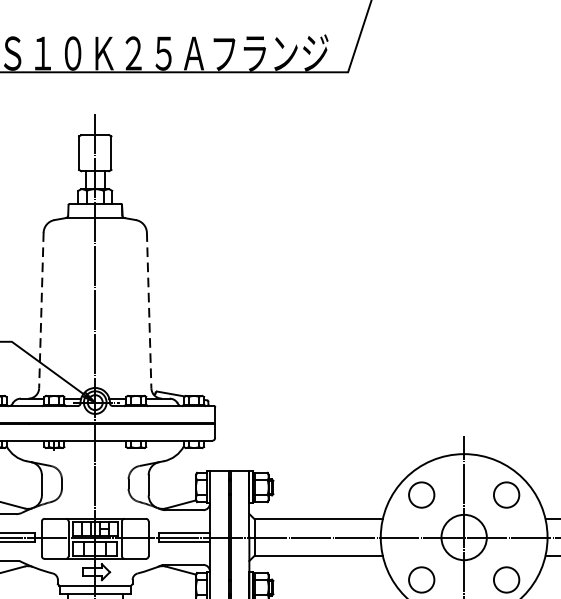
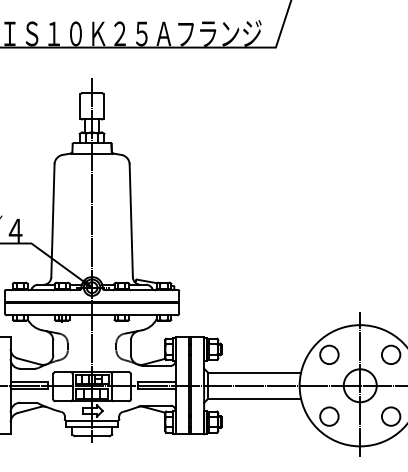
line: (40, 310) -> (52, 220), dashed -> solid
line: (149, 310) -> (131, 220), dashed -> solid

